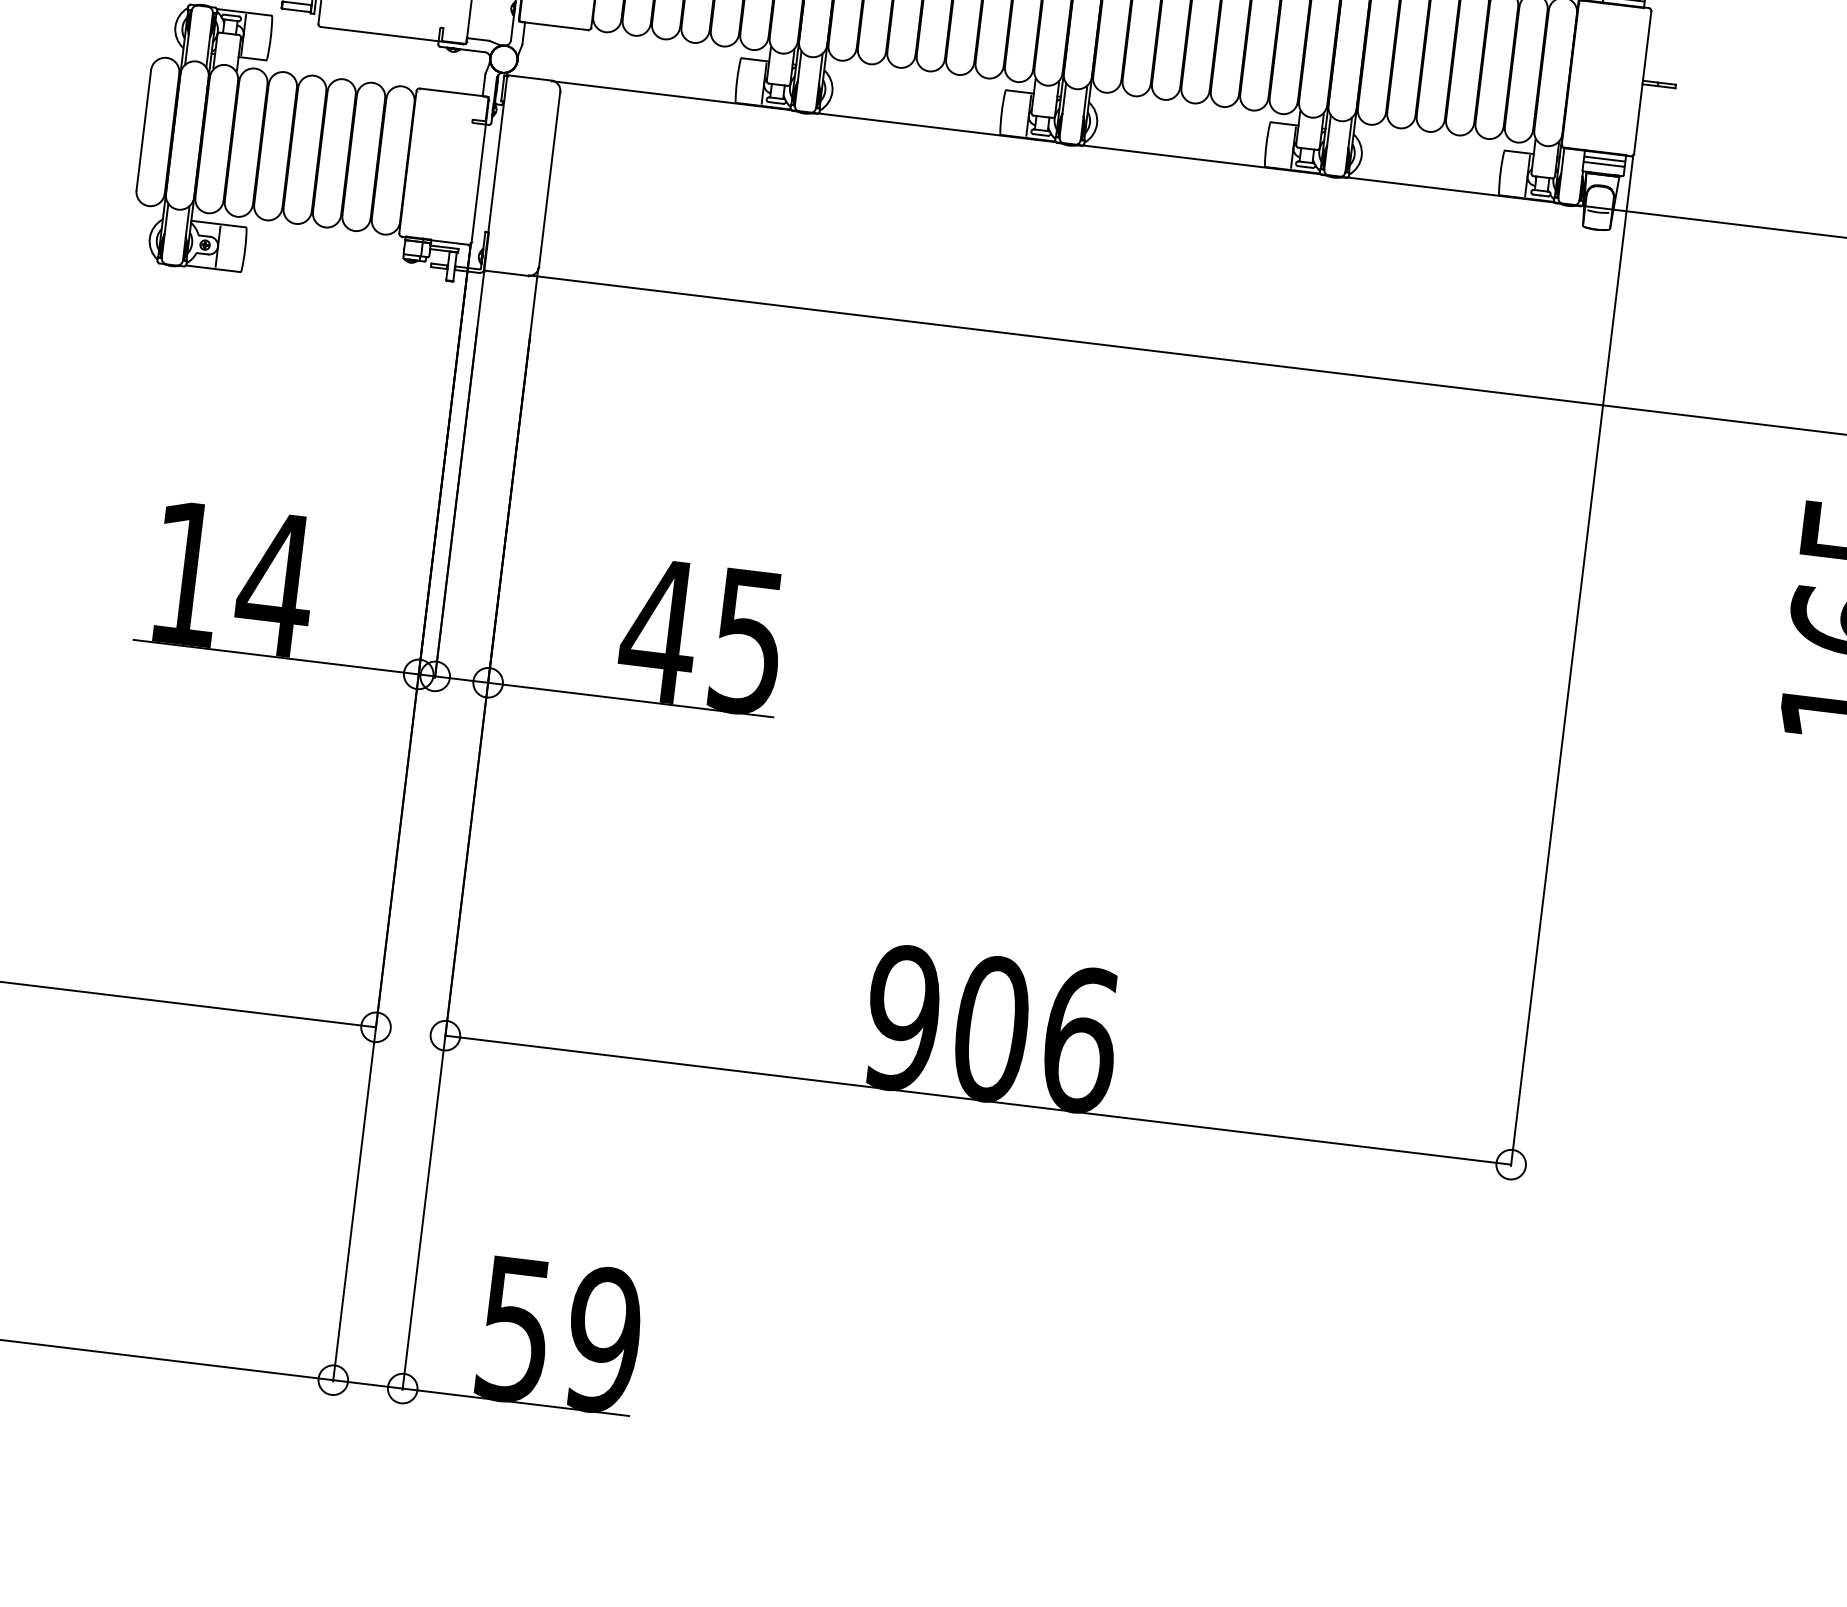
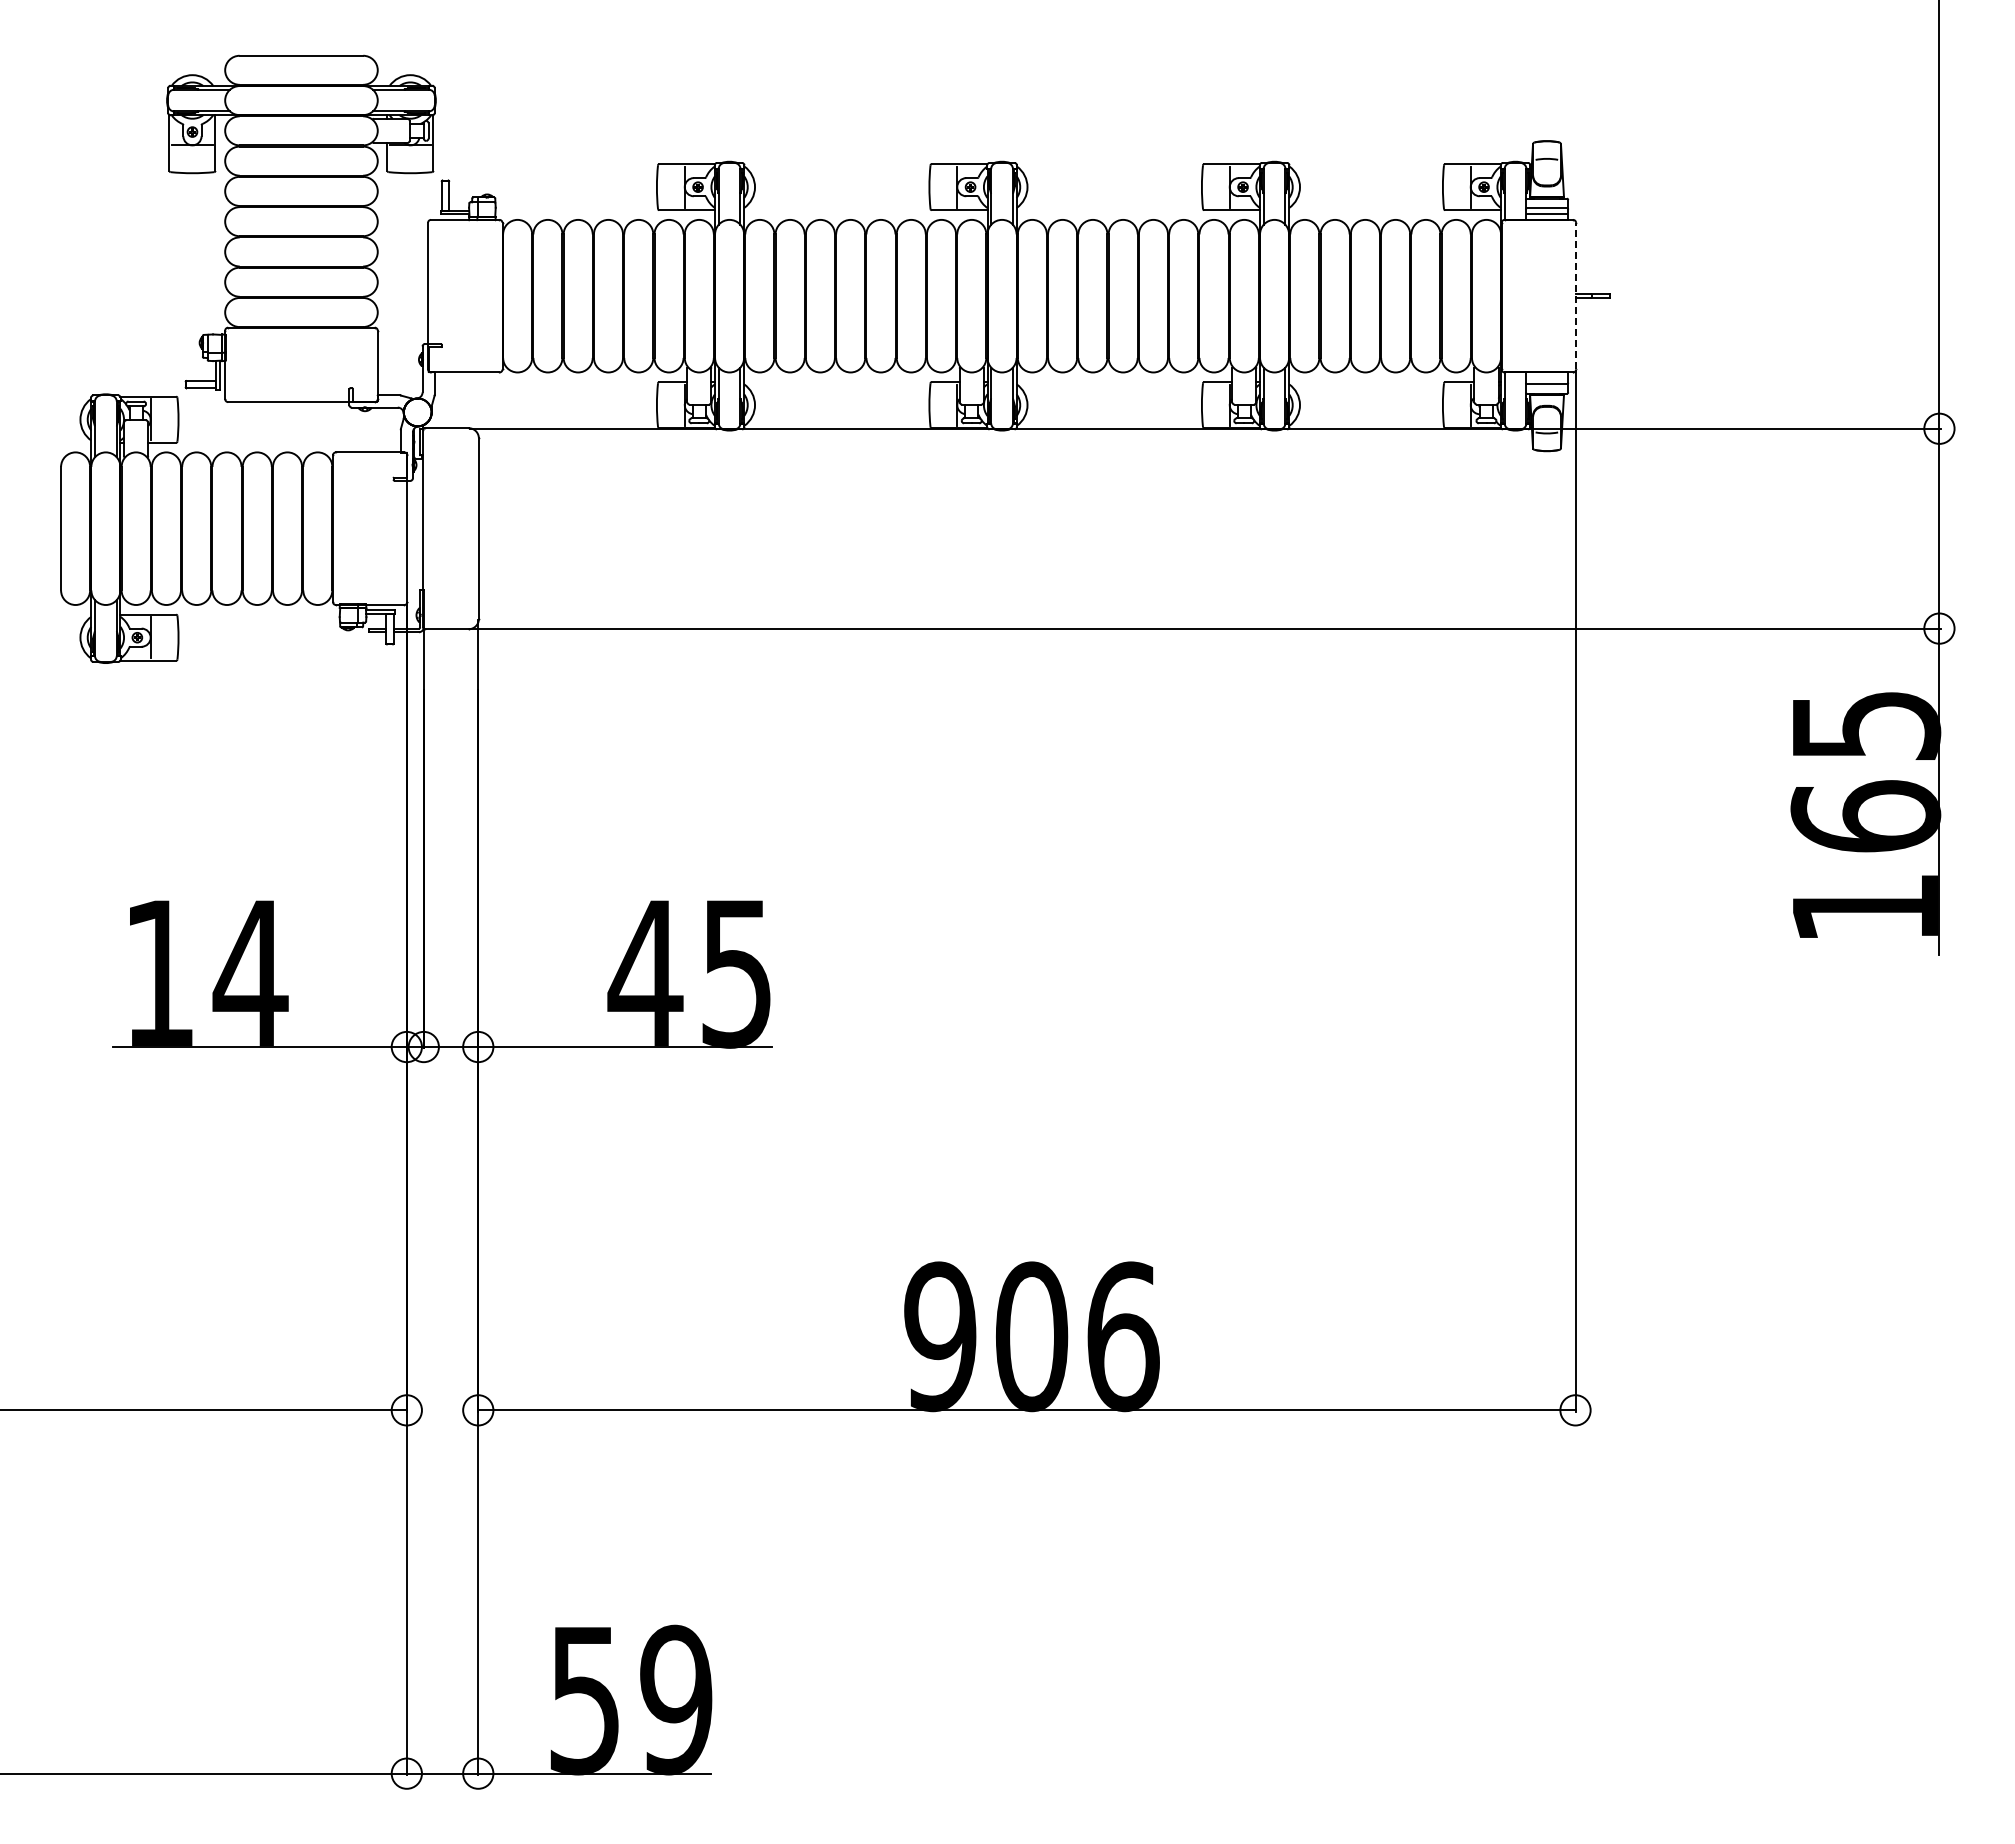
line: (1643, 81) -> (1576, 295), solid -> dashed
line: (1604, 159) -> (1546, 378), removed

